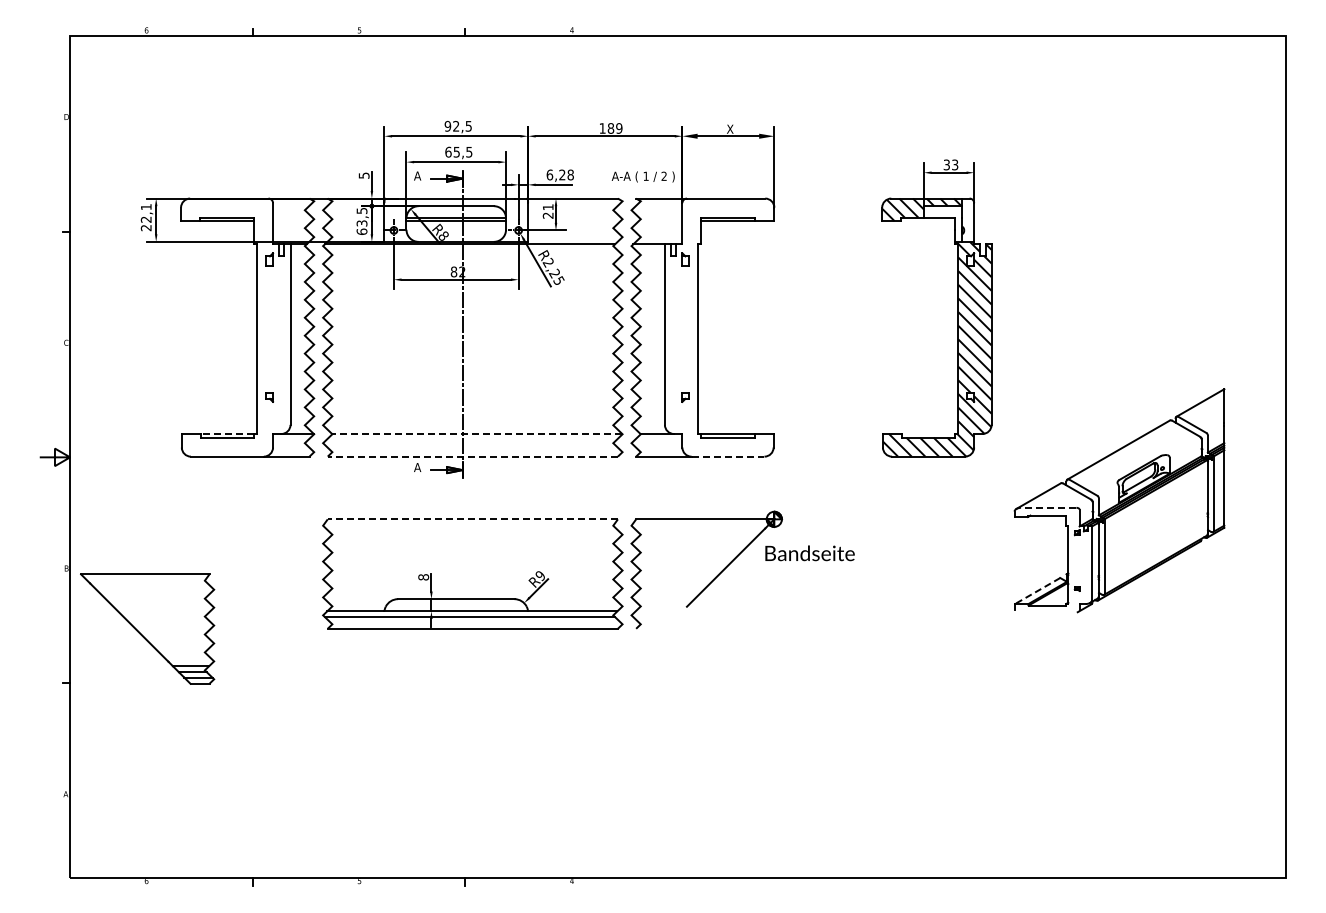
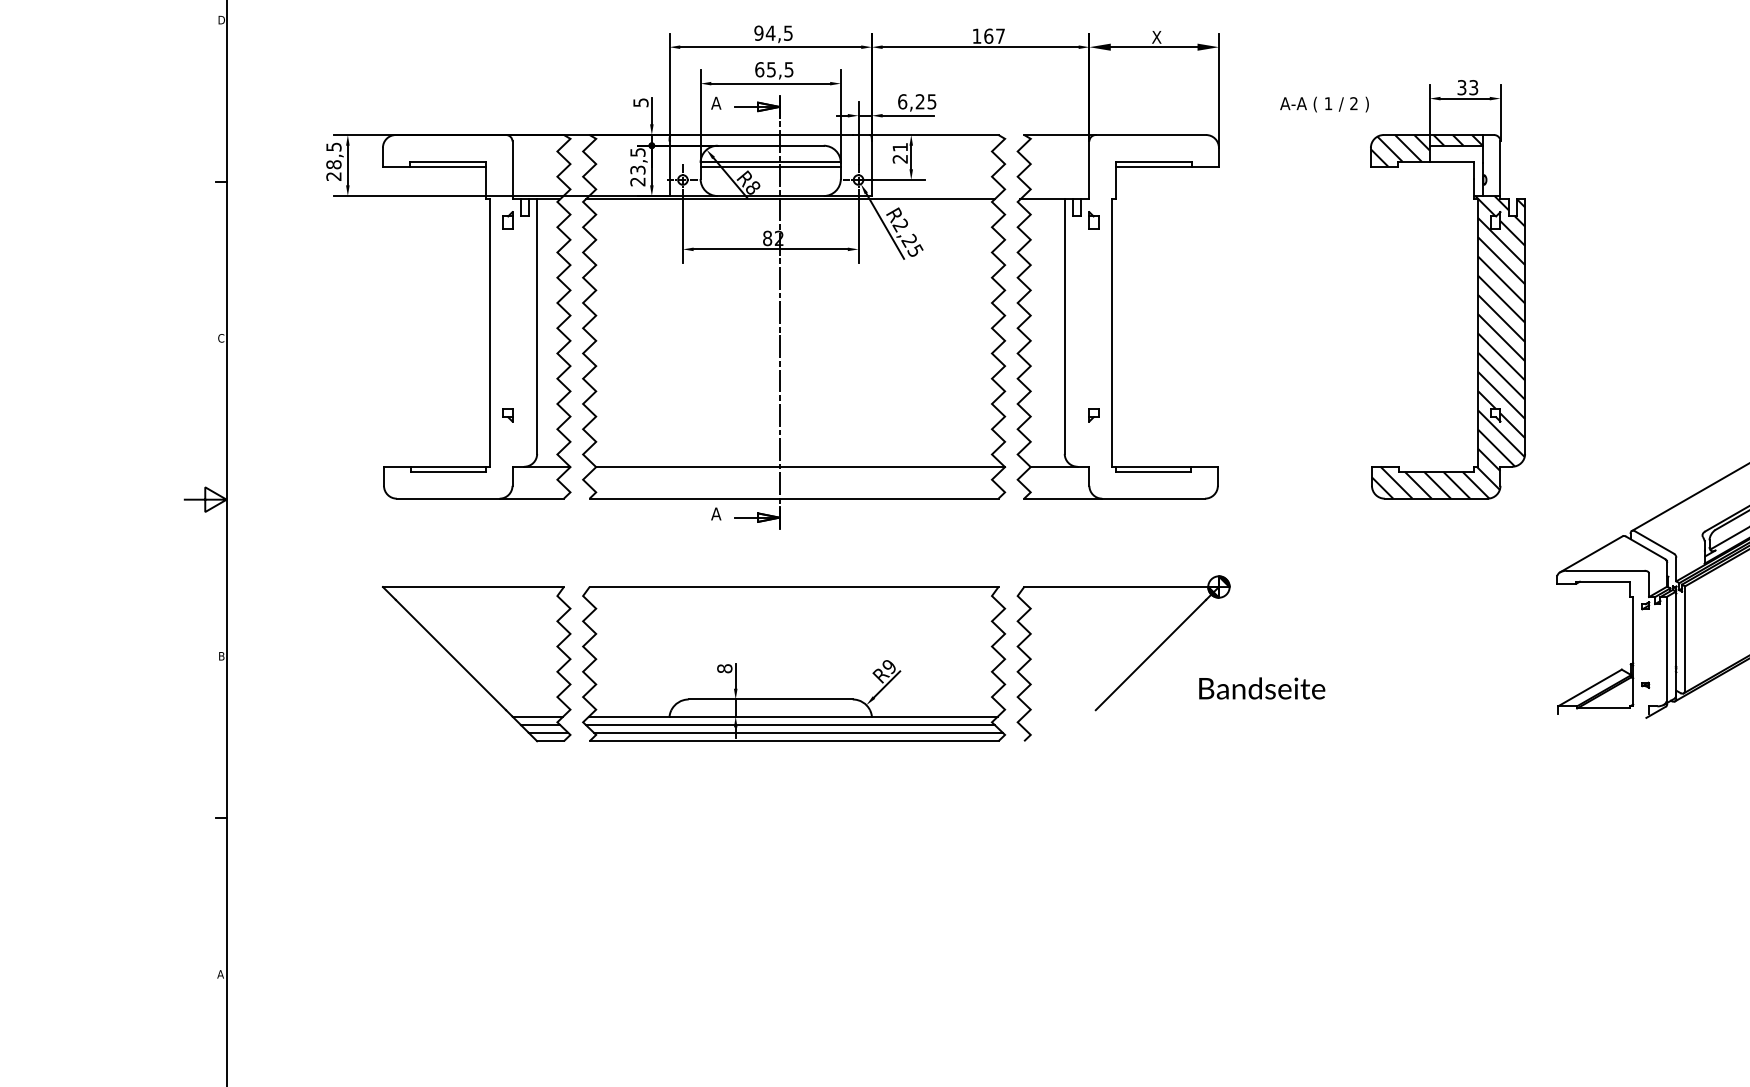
text: (455, 125) -> (769, 32), 92,5 -> 94,5
text: (614, 128) -> (993, 36), 189 -> 167
text: (570, 174) -> (931, 101), 6,28 -> 6,25
text: (642, 176) -> (1323, 103), moved
text: (146, 213) -> (334, 156), 22,1 -> 28,5
text: (361, 231) -> (637, 181), 63,5 -> 23,5
line: (227, 433) -> (448, 466), dashed -> solid
line: (476, 434) -> (799, 467), dashed -> solid
line: (472, 456) -> (793, 498), dashed -> solid
line: (728, 456) -> (1154, 498), dashed -> solid
line: (1048, 507) -> (1605, 570), dashed -> solid
line: (472, 519) -> (793, 587), dashed -> solid
text: (809, 553) -> (1261, 688), moved
line: (1037, 591) -> (1589, 688), dashed -> solid
line: (475, 622) -> (797, 732), added
part: (147, 628) -> (476, 663), moved

